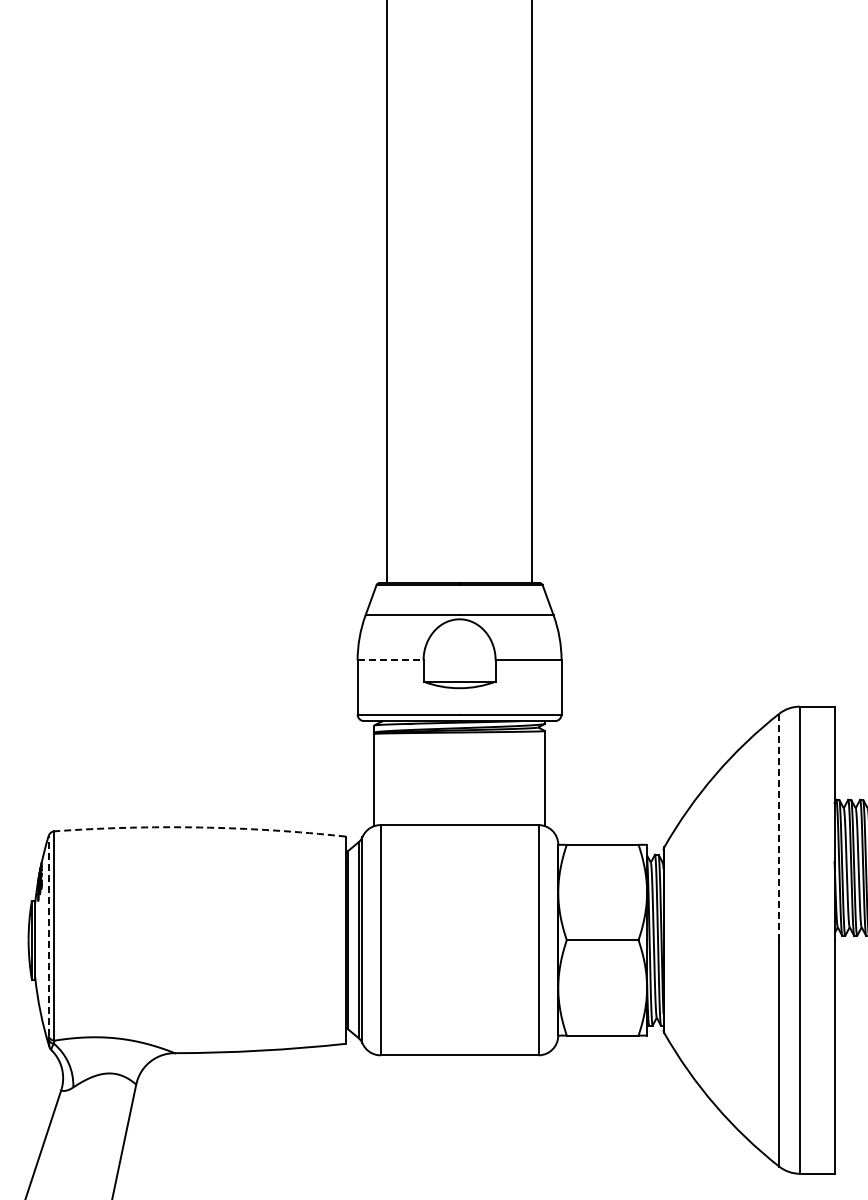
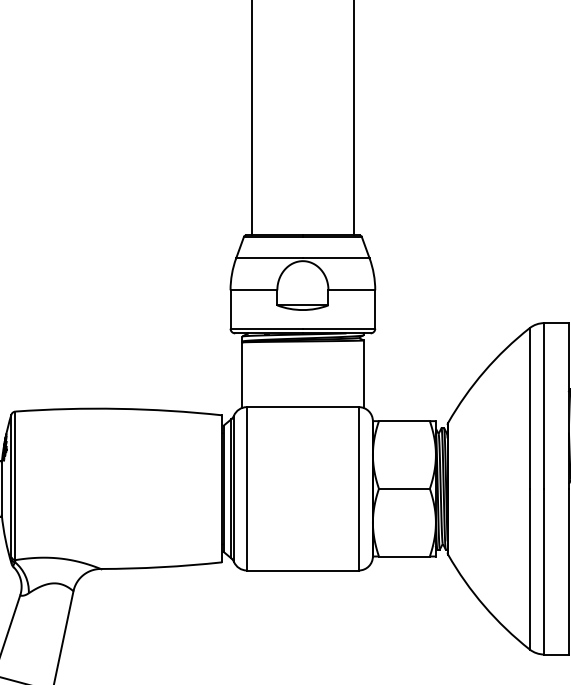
line: (390, 660) -> (253, 290), dashed -> solid
arc: (200, 827) -> (119, 408), dashed -> solid
line: (779, 827) -> (529, 408), dashed -> solid
line: (48, 935) -> (11, 485), dashed -> solid

